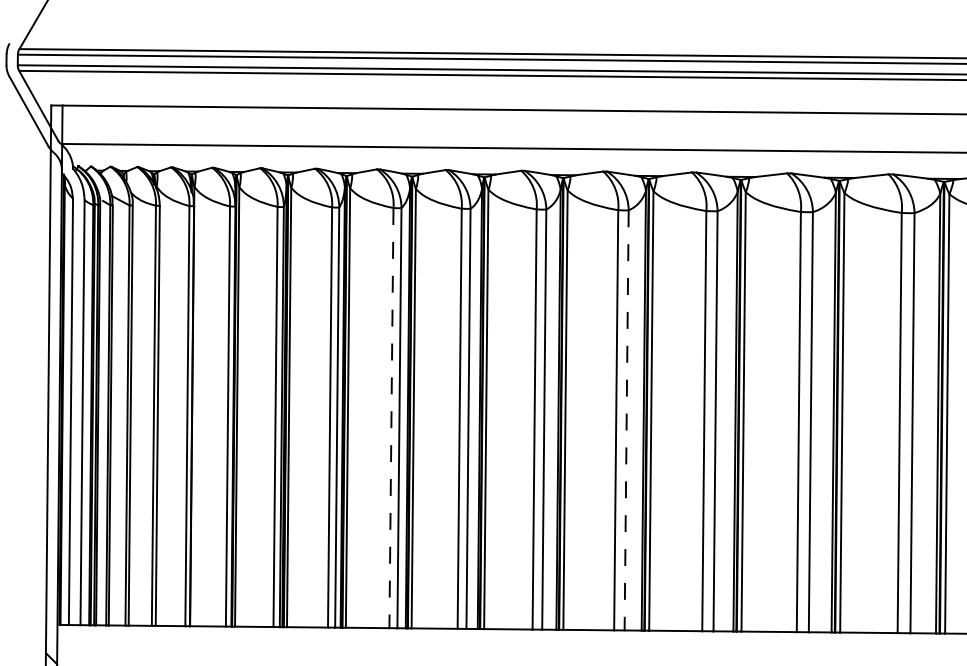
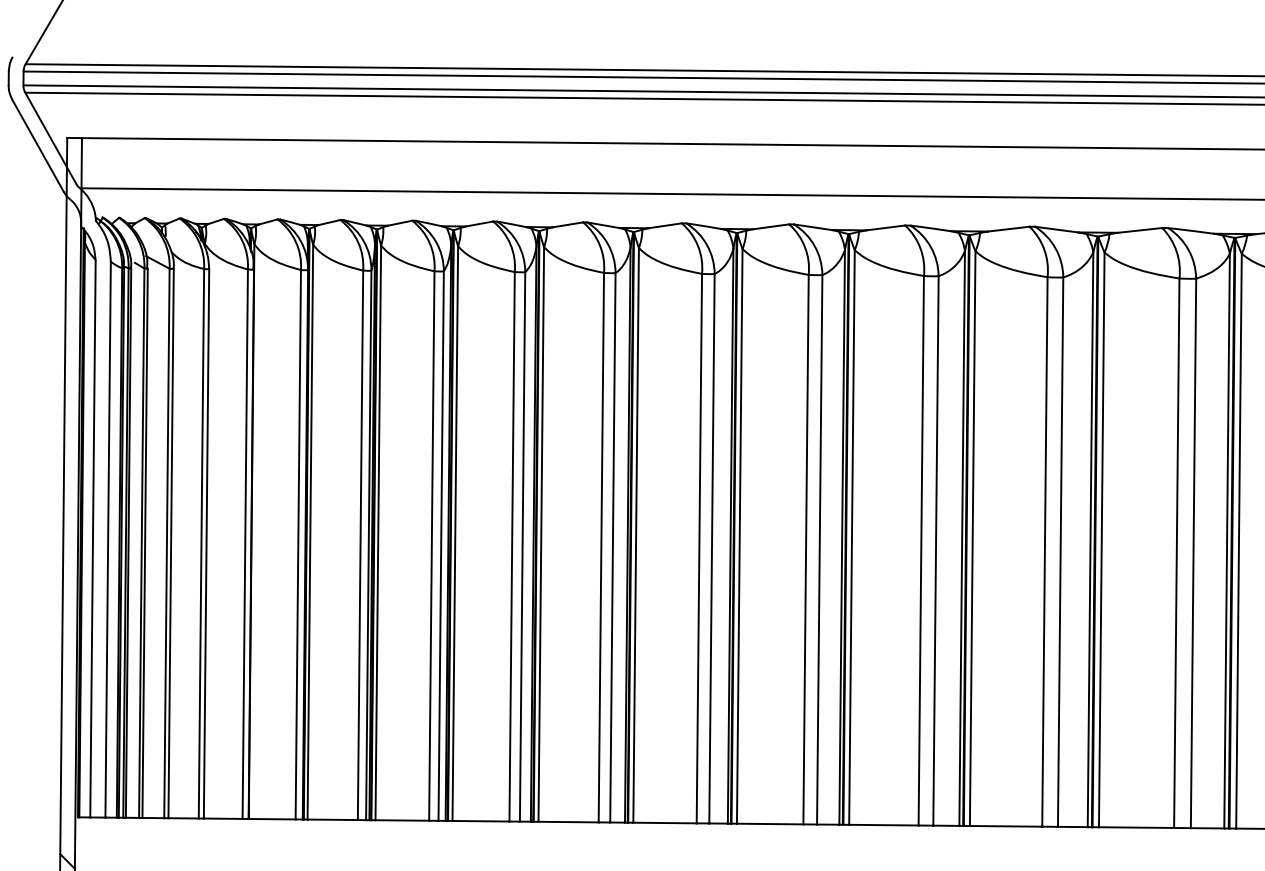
line: (391, 418) -> (512, 547), dashed -> solid
line: (626, 420) -> (819, 549), dashed -> solid

